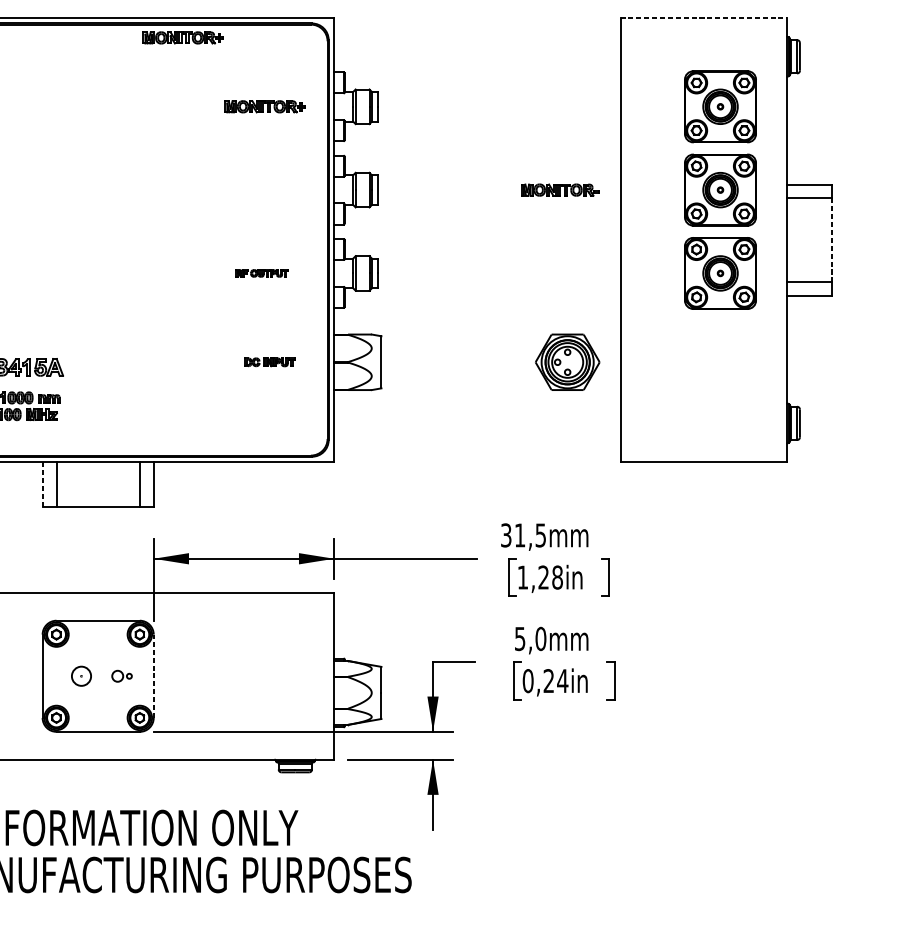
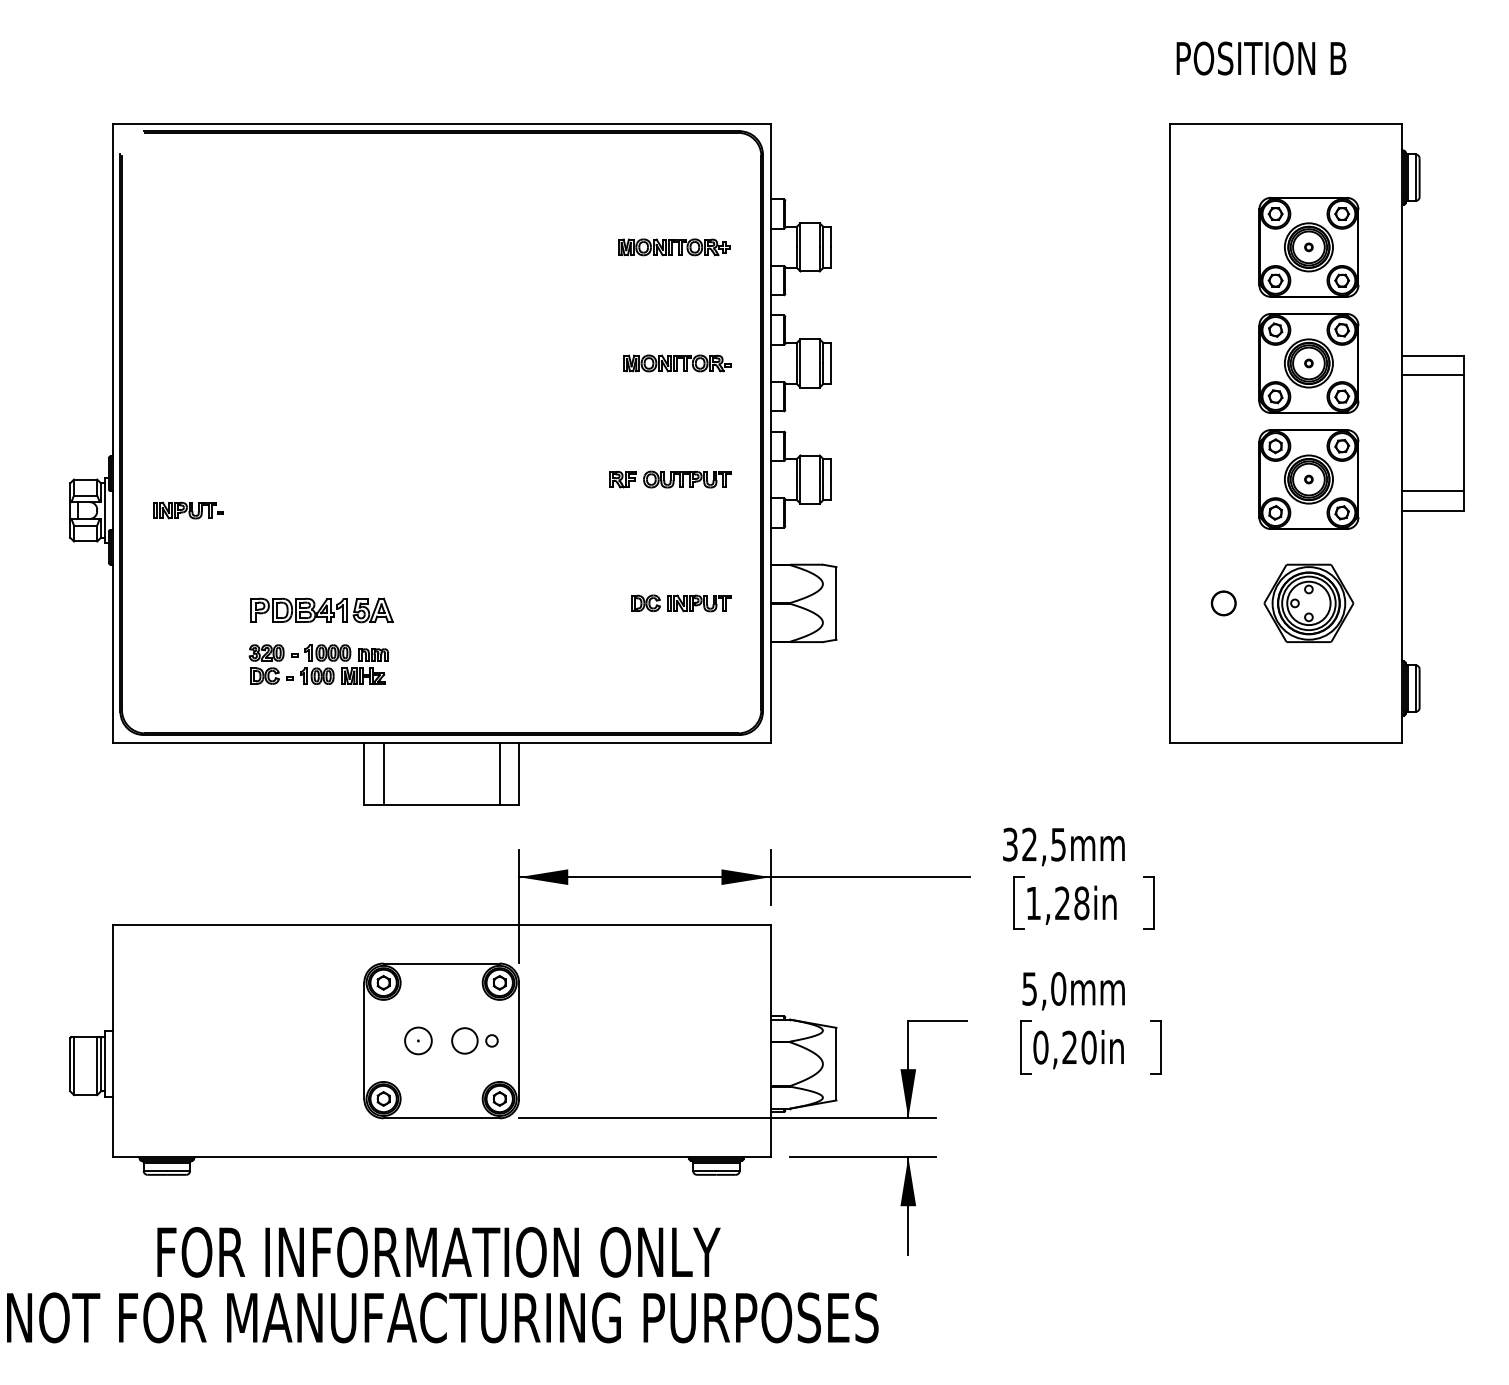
line: (704, 17) -> (1286, 123), dashed -> solid
part: (183, 38) -> (560, 151), removed
part: (560, 190) -> (677, 363), moved
line: (831, 240) -> (1463, 433), dashed -> solid
part: (262, 273) -> (670, 479), size x1.67
part: (567, 361) -> (1308, 602), moved
part: (270, 362) -> (681, 603), size x1.43
part: (659, 362) -> (1223, 603), added
line: (42, 484) -> (364, 773), dashed -> solid
text: (520, 534) -> (1029, 843), 31,5mm -> 32,5mm
part: (121, 675) -> (474, 1040), size x1.67
line: (154, 675) -> (519, 1040), dashed -> solid
text: (563, 680) -> (1089, 1047), 0,24in -> 0,20in

